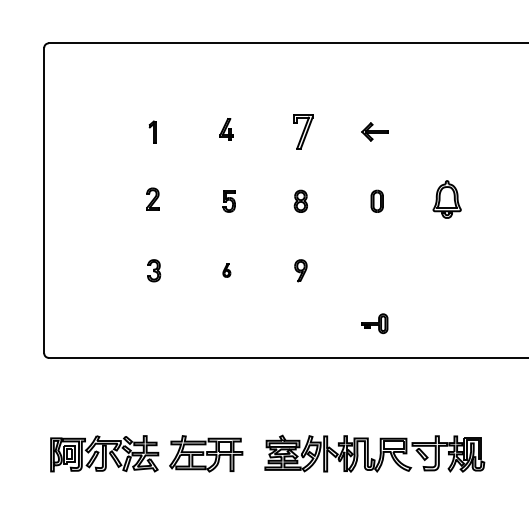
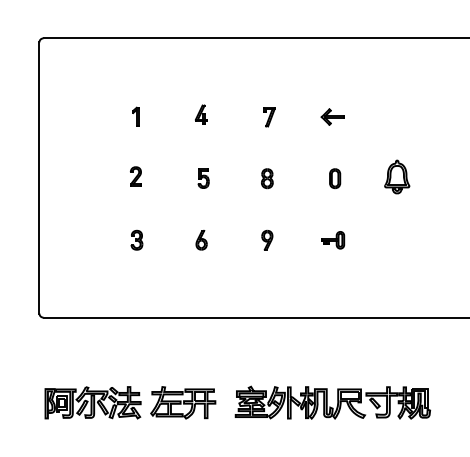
part: (303, 132) -> (269, 117), size x0.62
part: (226, 269) -> (201, 239), size x1.67
part: (375, 323) -> (333, 240), moved

